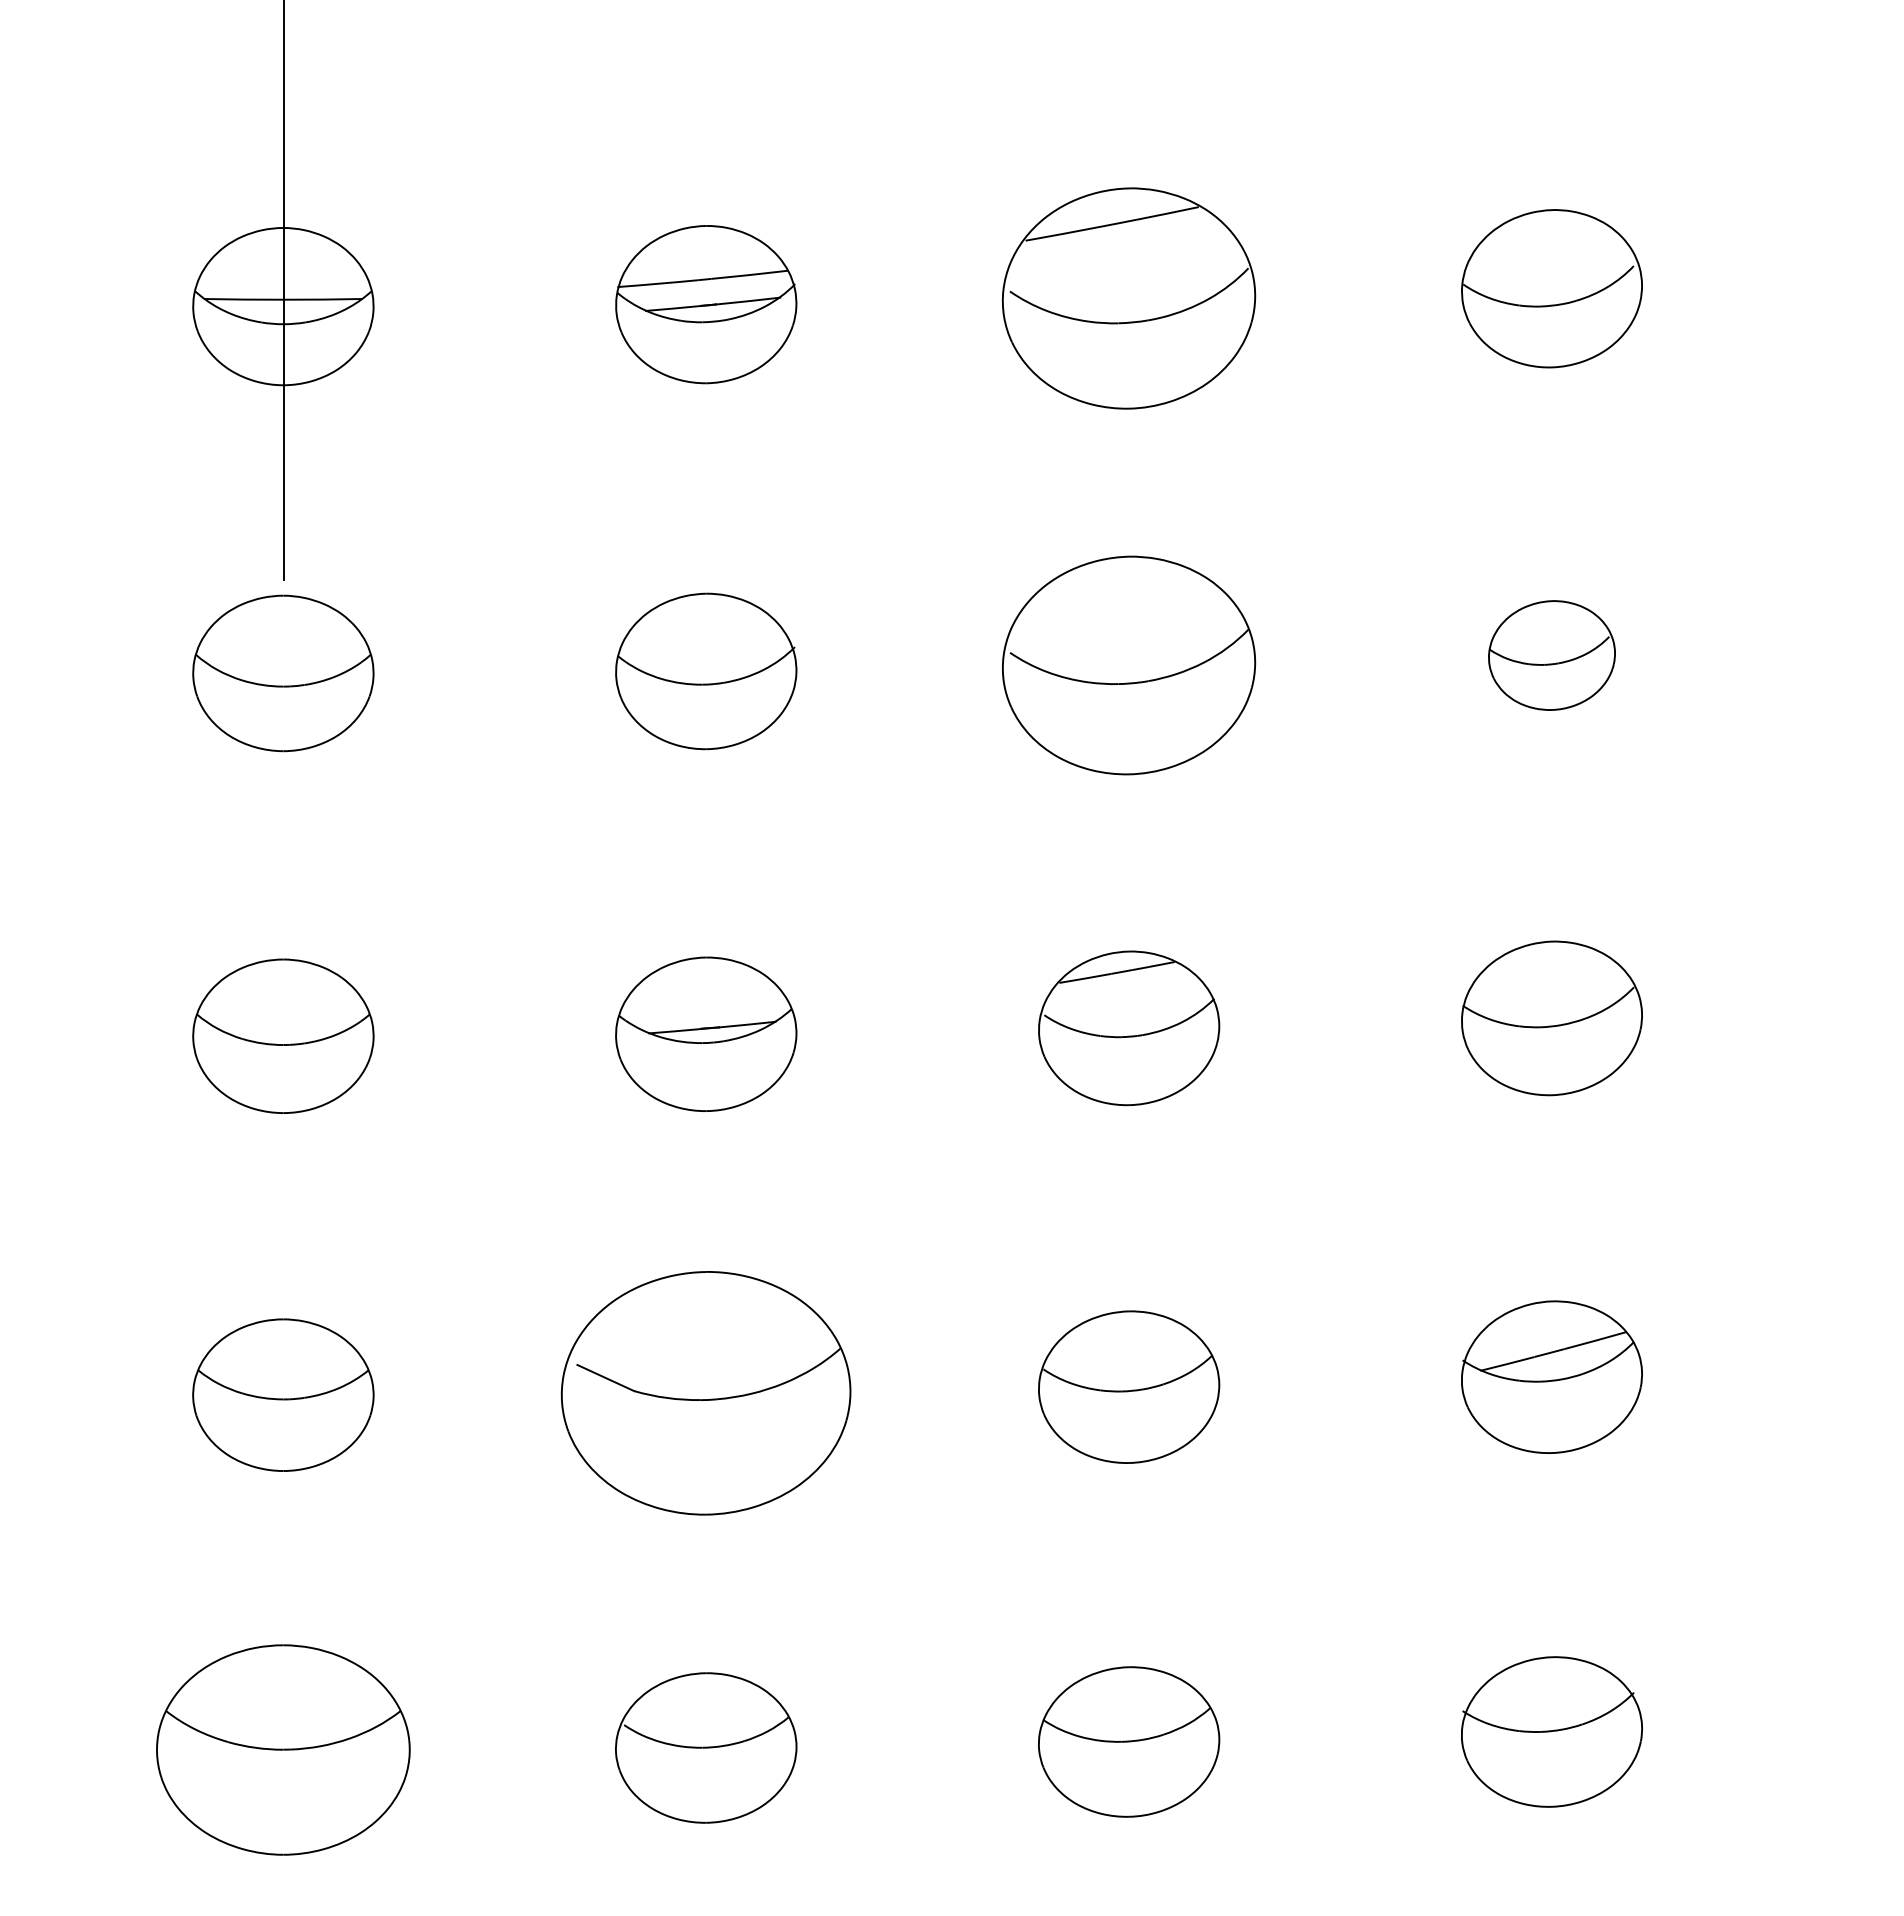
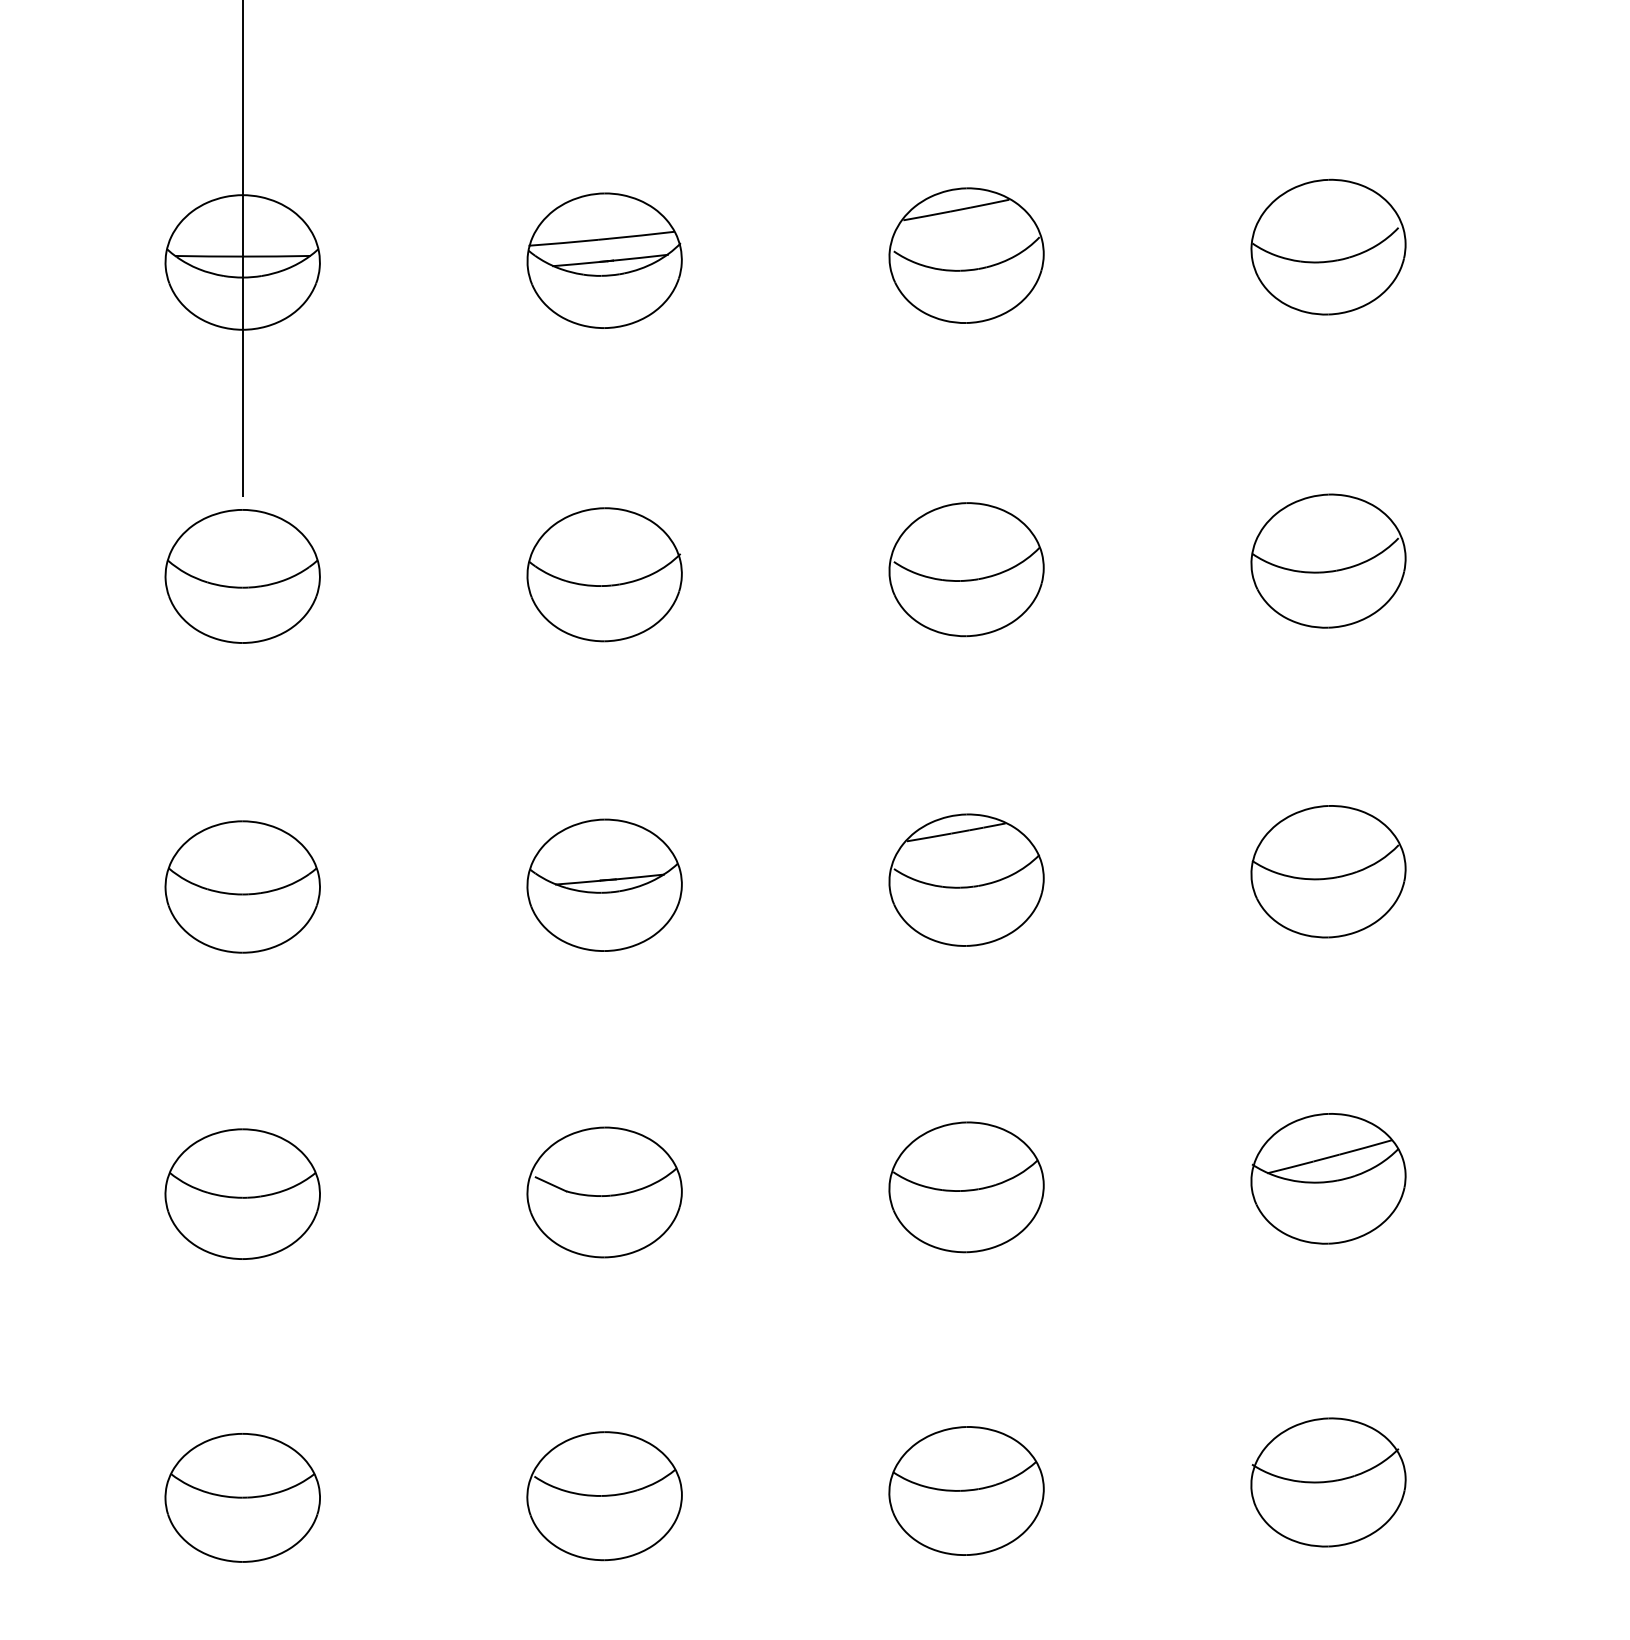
part: (1129, 298) -> (966, 255), size x0.71
part: (1551, 655) -> (1328, 561), size x1.43
part: (1129, 665) -> (966, 569), size x0.71
part: (706, 1392) -> (604, 1191), size x0.62
part: (283, 1749) -> (242, 1497), size x0.71

